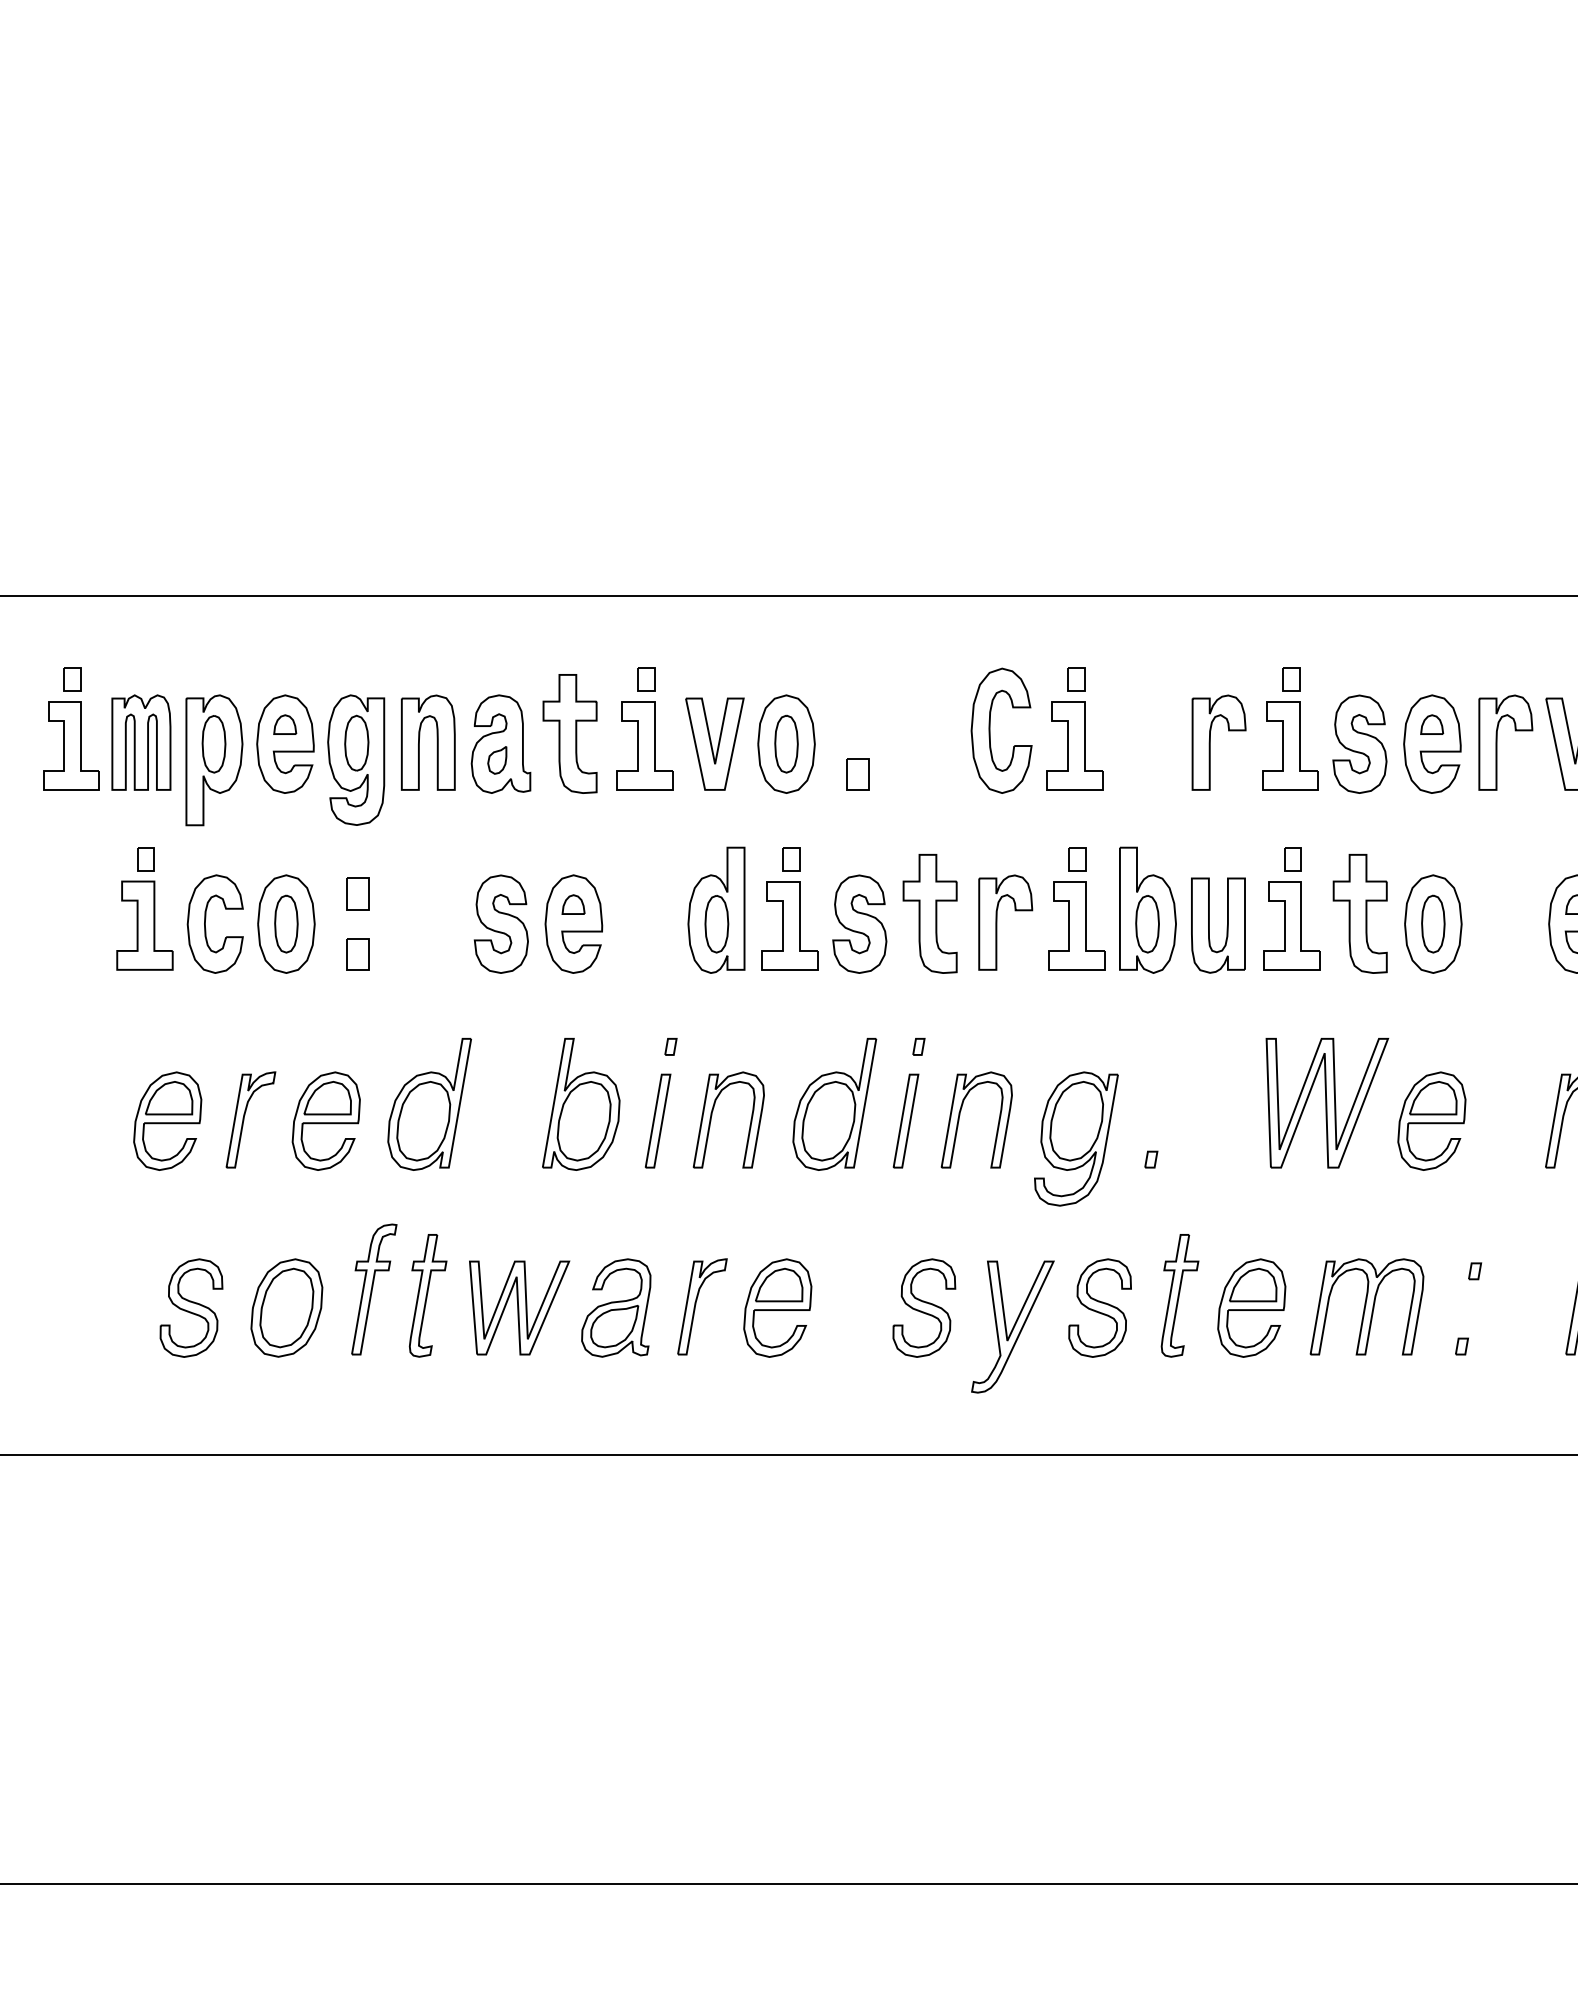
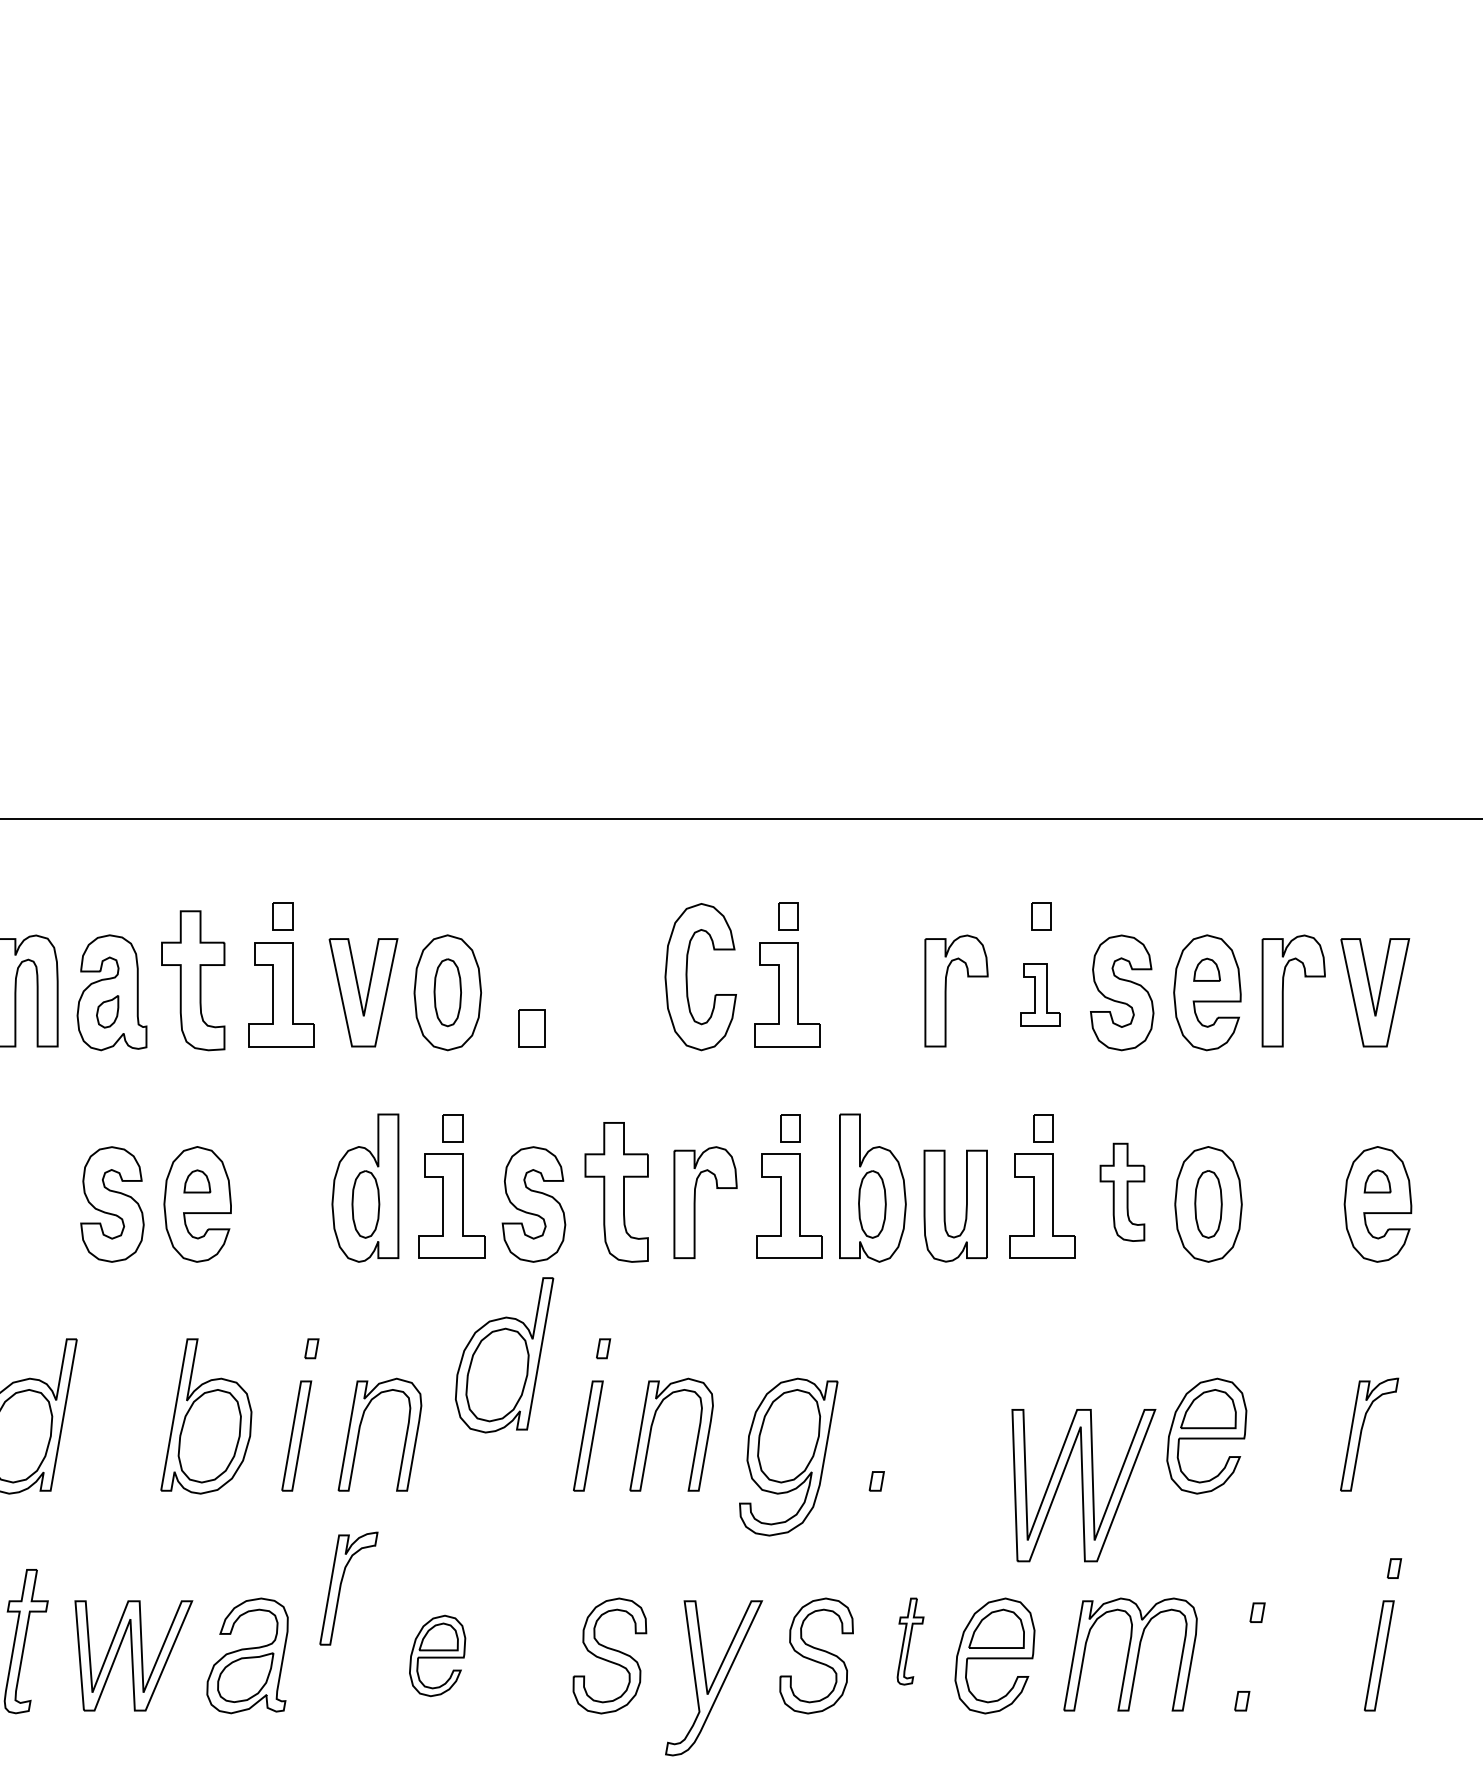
part: (1290, 745) -> (1040, 994), size x0.6
part: (1359, 913) -> (1121, 1191), size x0.7
part: (1327, 1103) -> (1084, 1485), moved
part: (834, 1104) -> (504, 1355), moved
part: (1179, 1295) -> (909, 1641), size x0.6
part: (696, 1304) -> (341, 1585), moved
part: (777, 1307) -> (437, 1655), size x0.7

